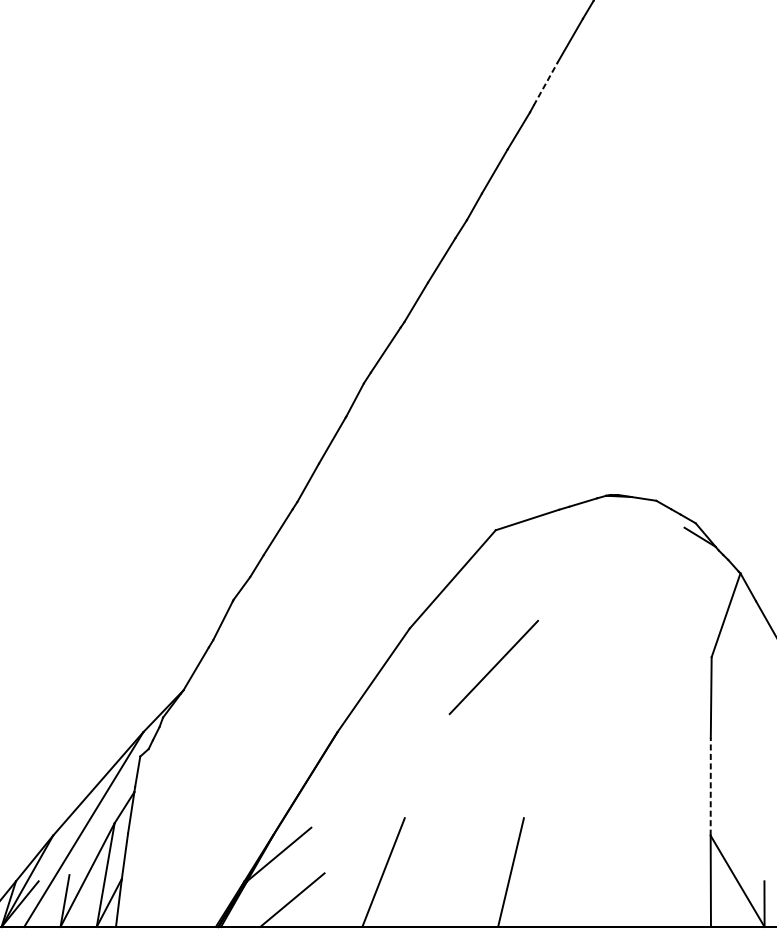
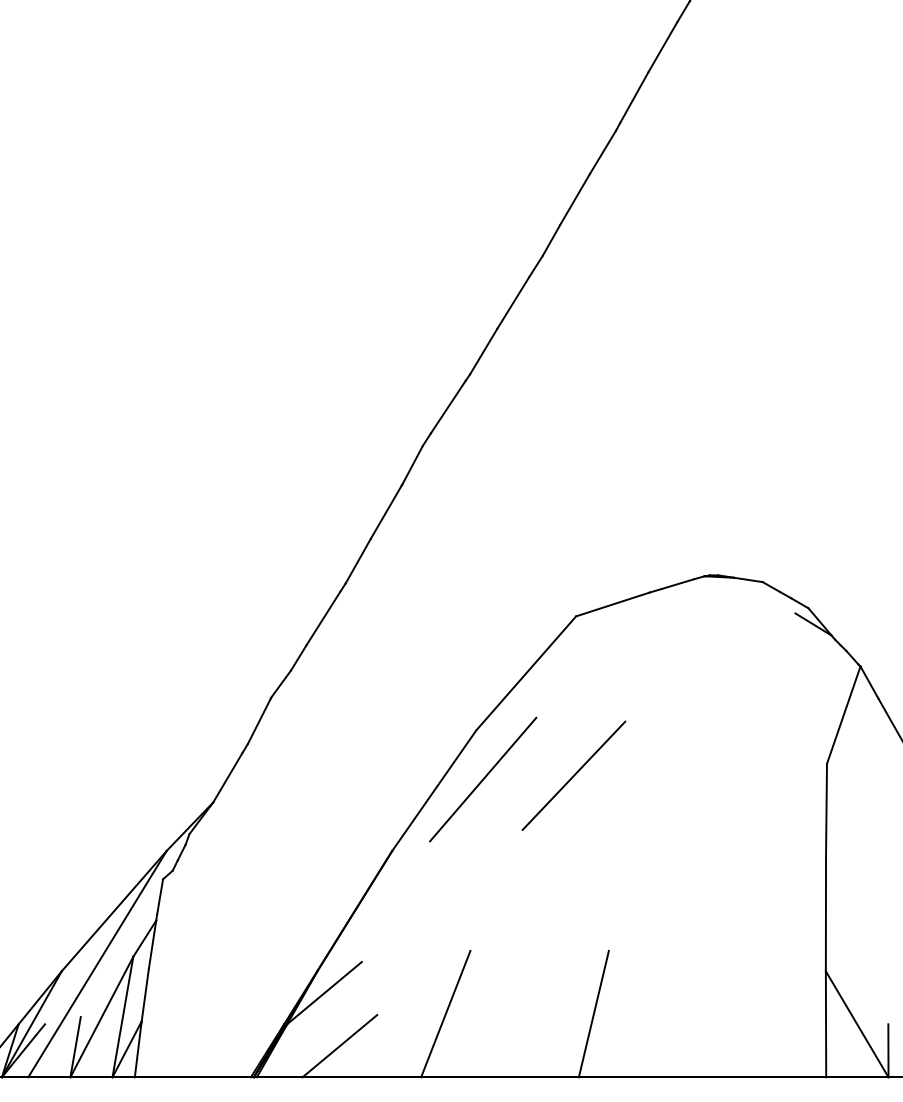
line: (545, 83) -> (634, 97), dashed -> solid
line: (416, 670) -> (483, 779), added
line: (710, 786) -> (825, 914), dashed -> solid

